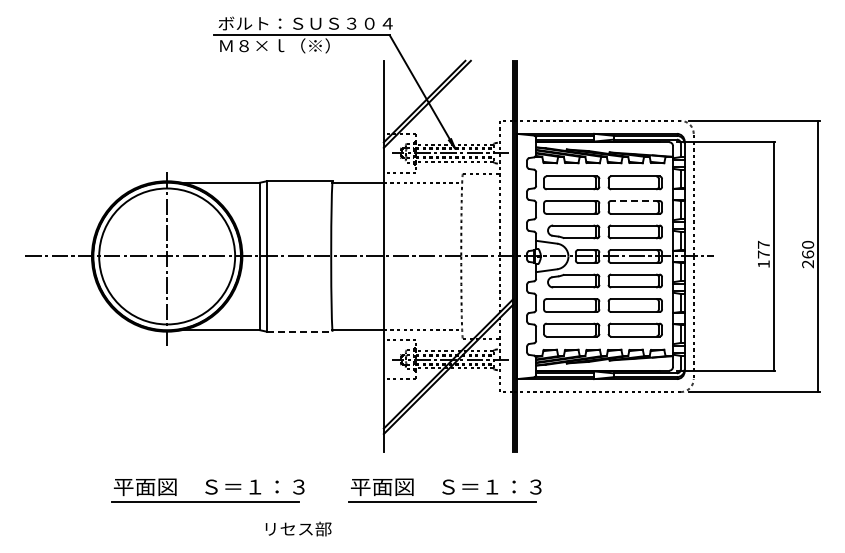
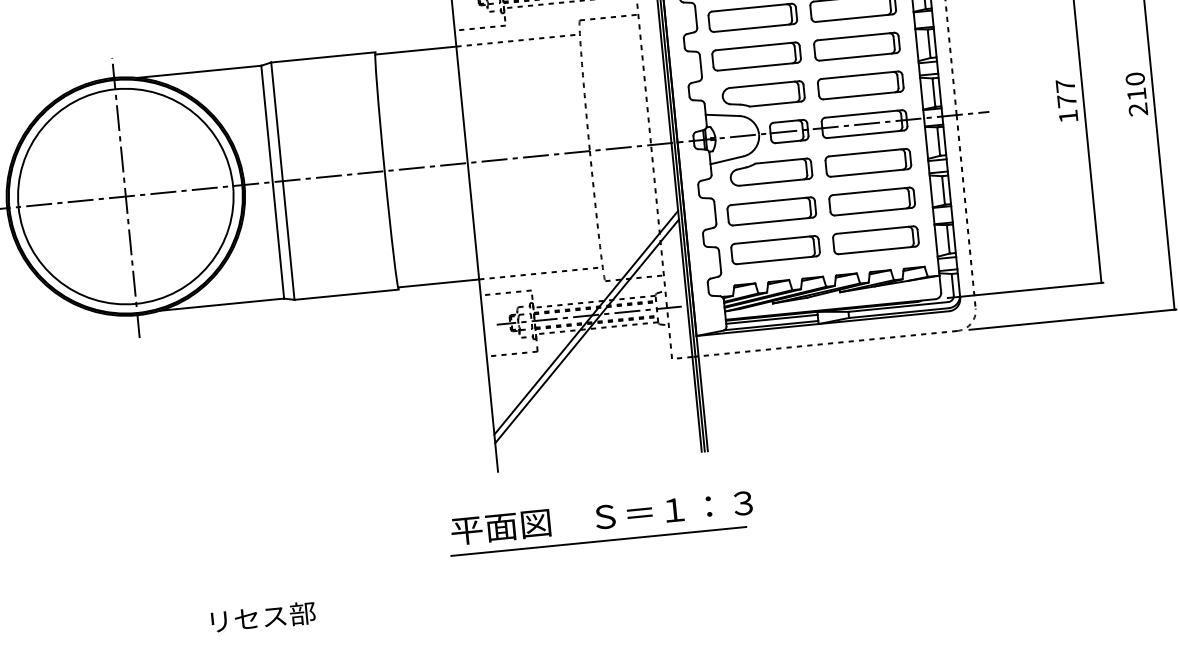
line: (634, 200) -> (854, 35), dashed -> solid
text: (808, 254) -> (1137, 94), 260 -> 210
line: (300, 331) -> (347, 294), dashed -> solid
part: (207, 490) -> (225, 559), removed
text: (298, 528) -> (263, 616), moved

